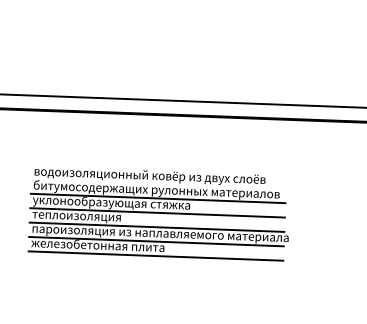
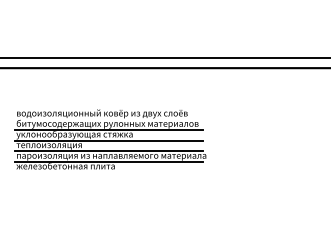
line: (155, 255) -> (108, 172), removed

